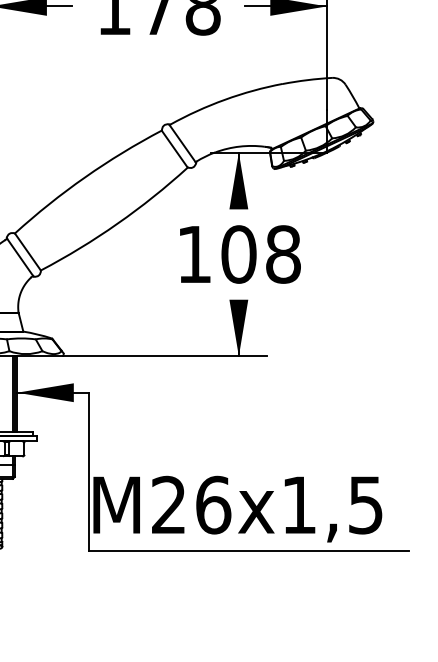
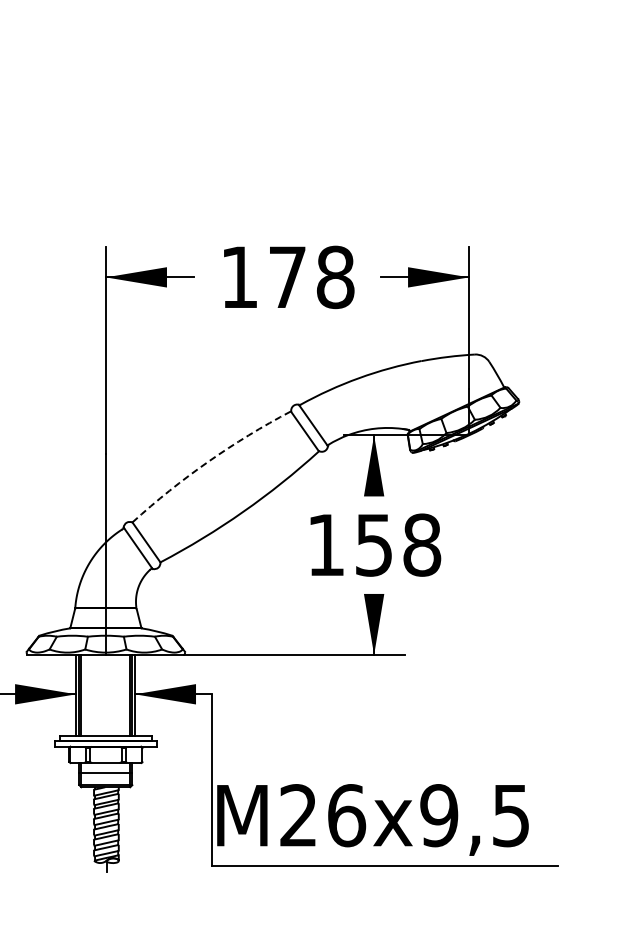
arc: (85, 177) -> (208, 461), solid -> dashed
text: (239, 253) -> (374, 544), 108 -> 158
text: (299, 505) -> (439, 815), M26x1,5 -> M26x9,5

